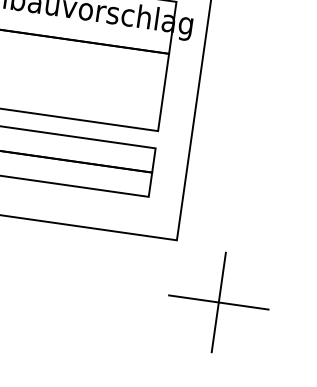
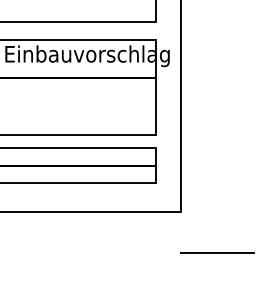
line: (219, 302) -> (217, 252), removed

